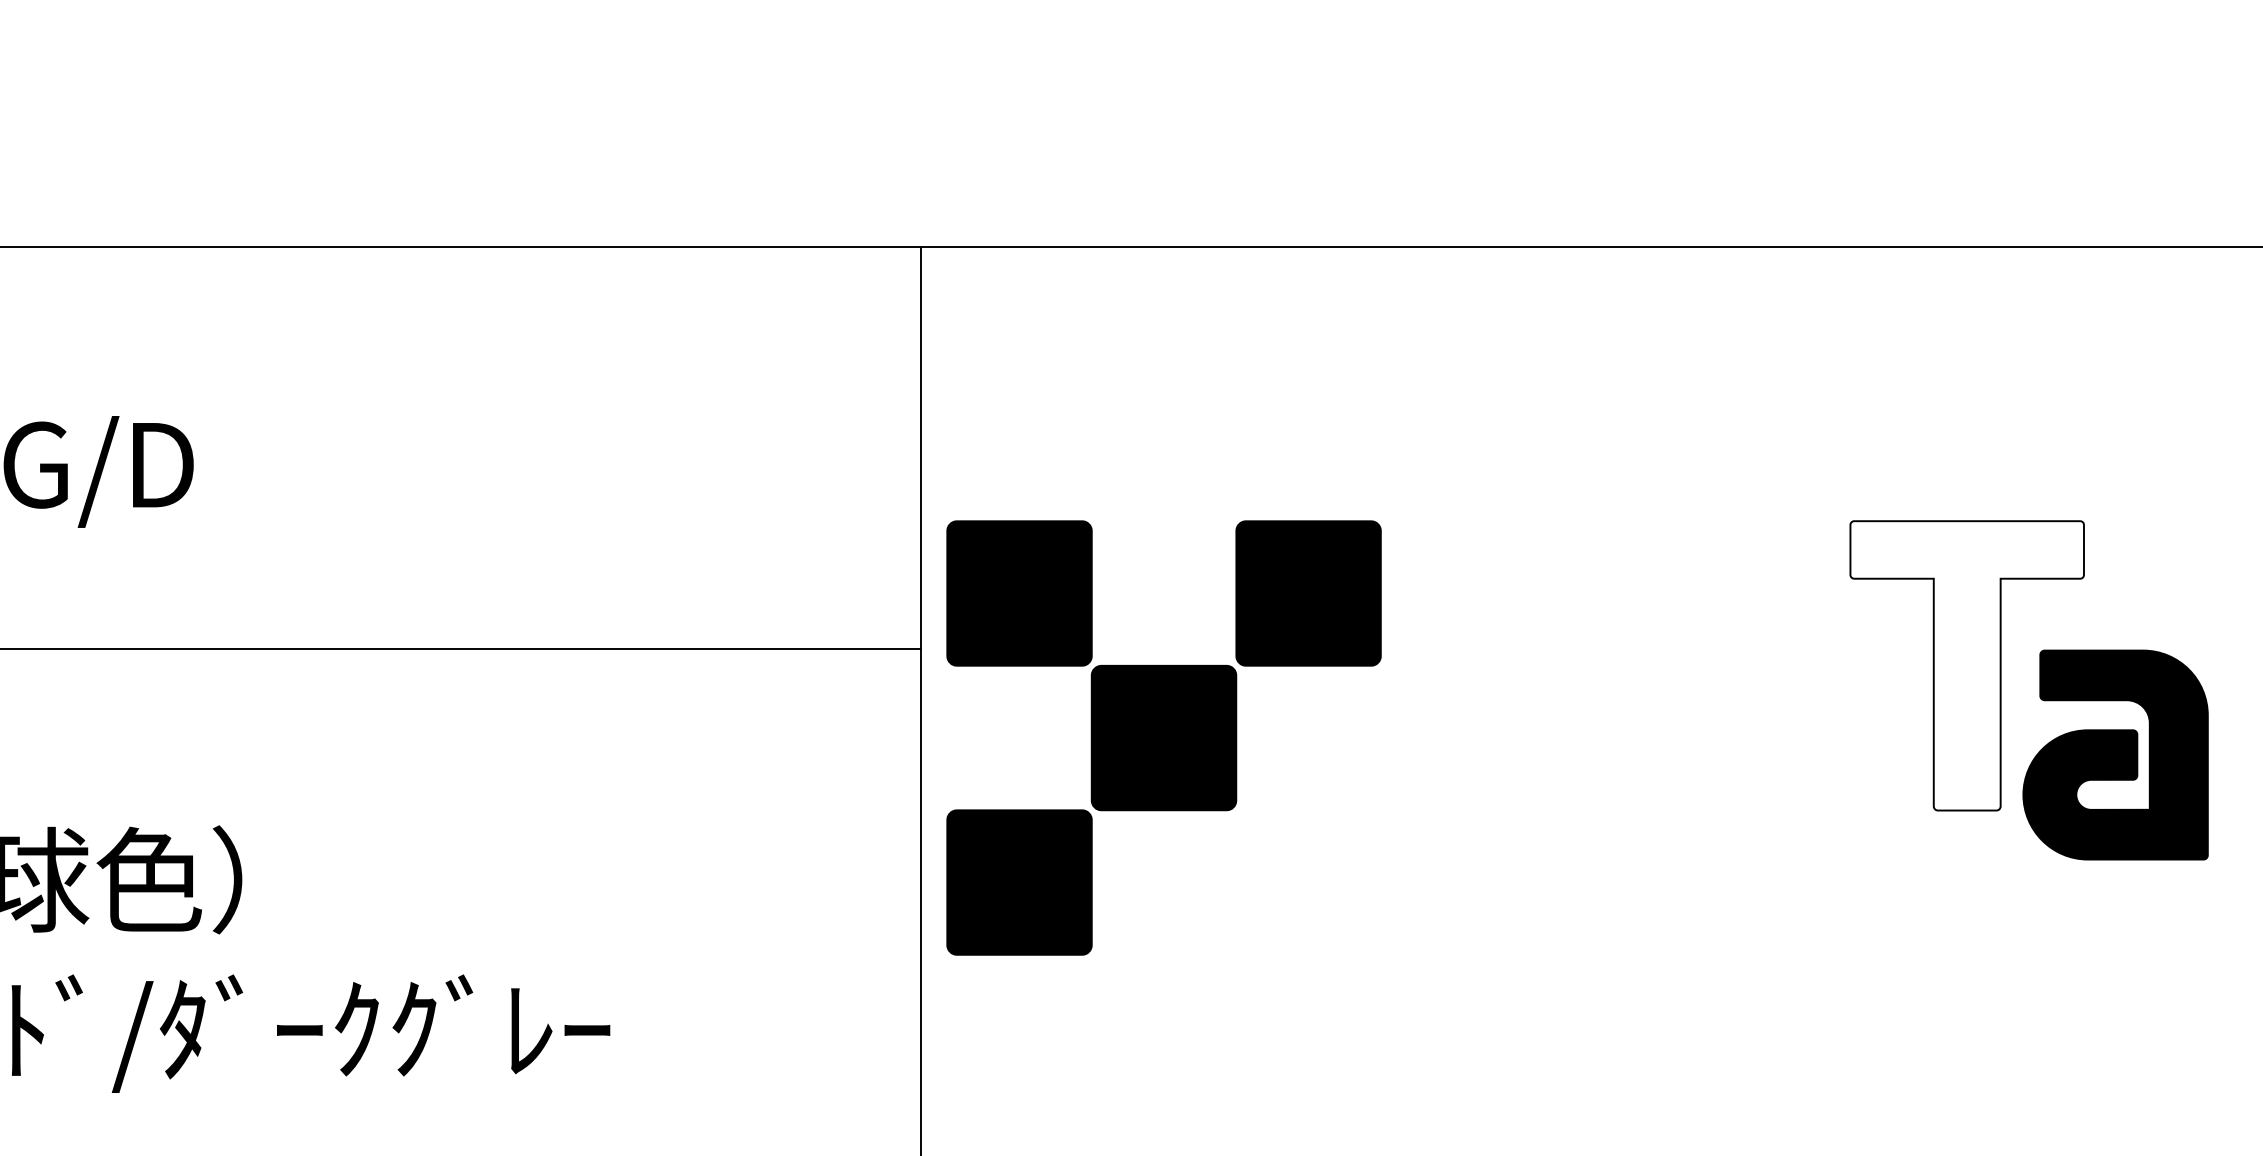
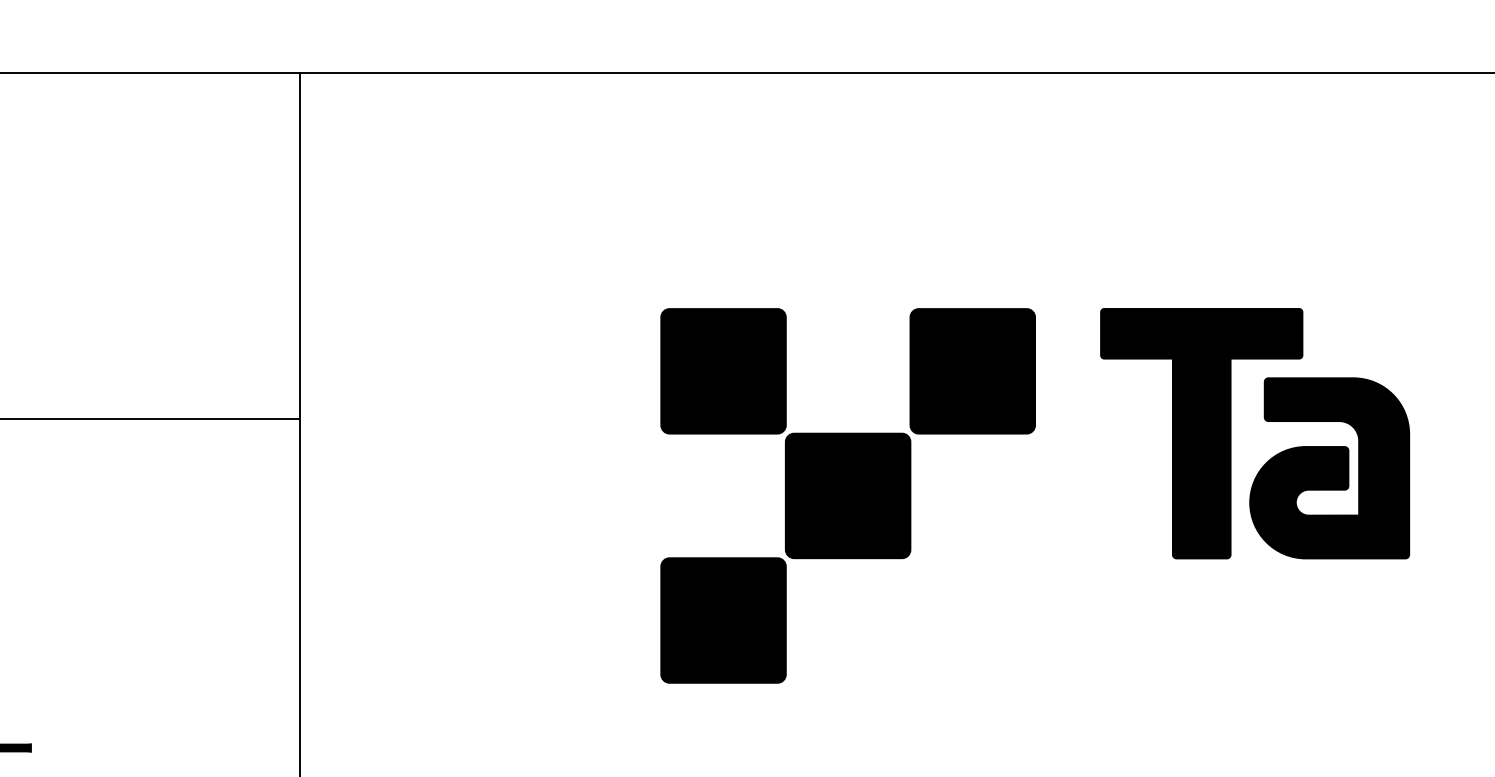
fill: (1966, 665) -> (1201, 433), added
part: (1163, 737) -> (847, 495), moved
part: (2115, 754) -> (1329, 467), moved

